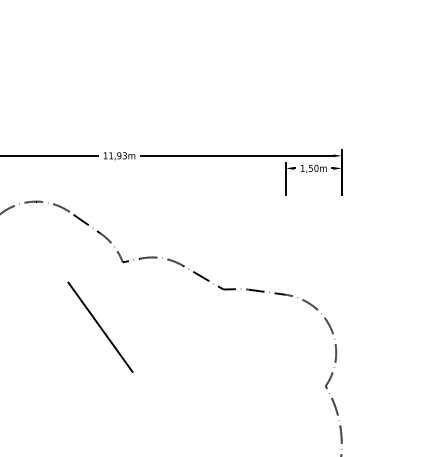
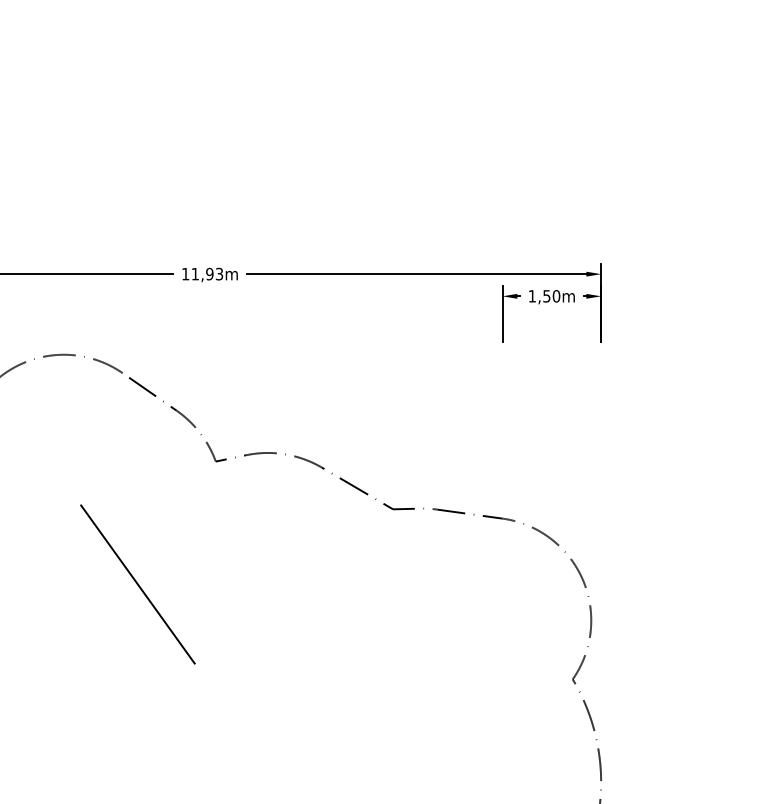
line: (100, 326) -> (137, 583), moved

